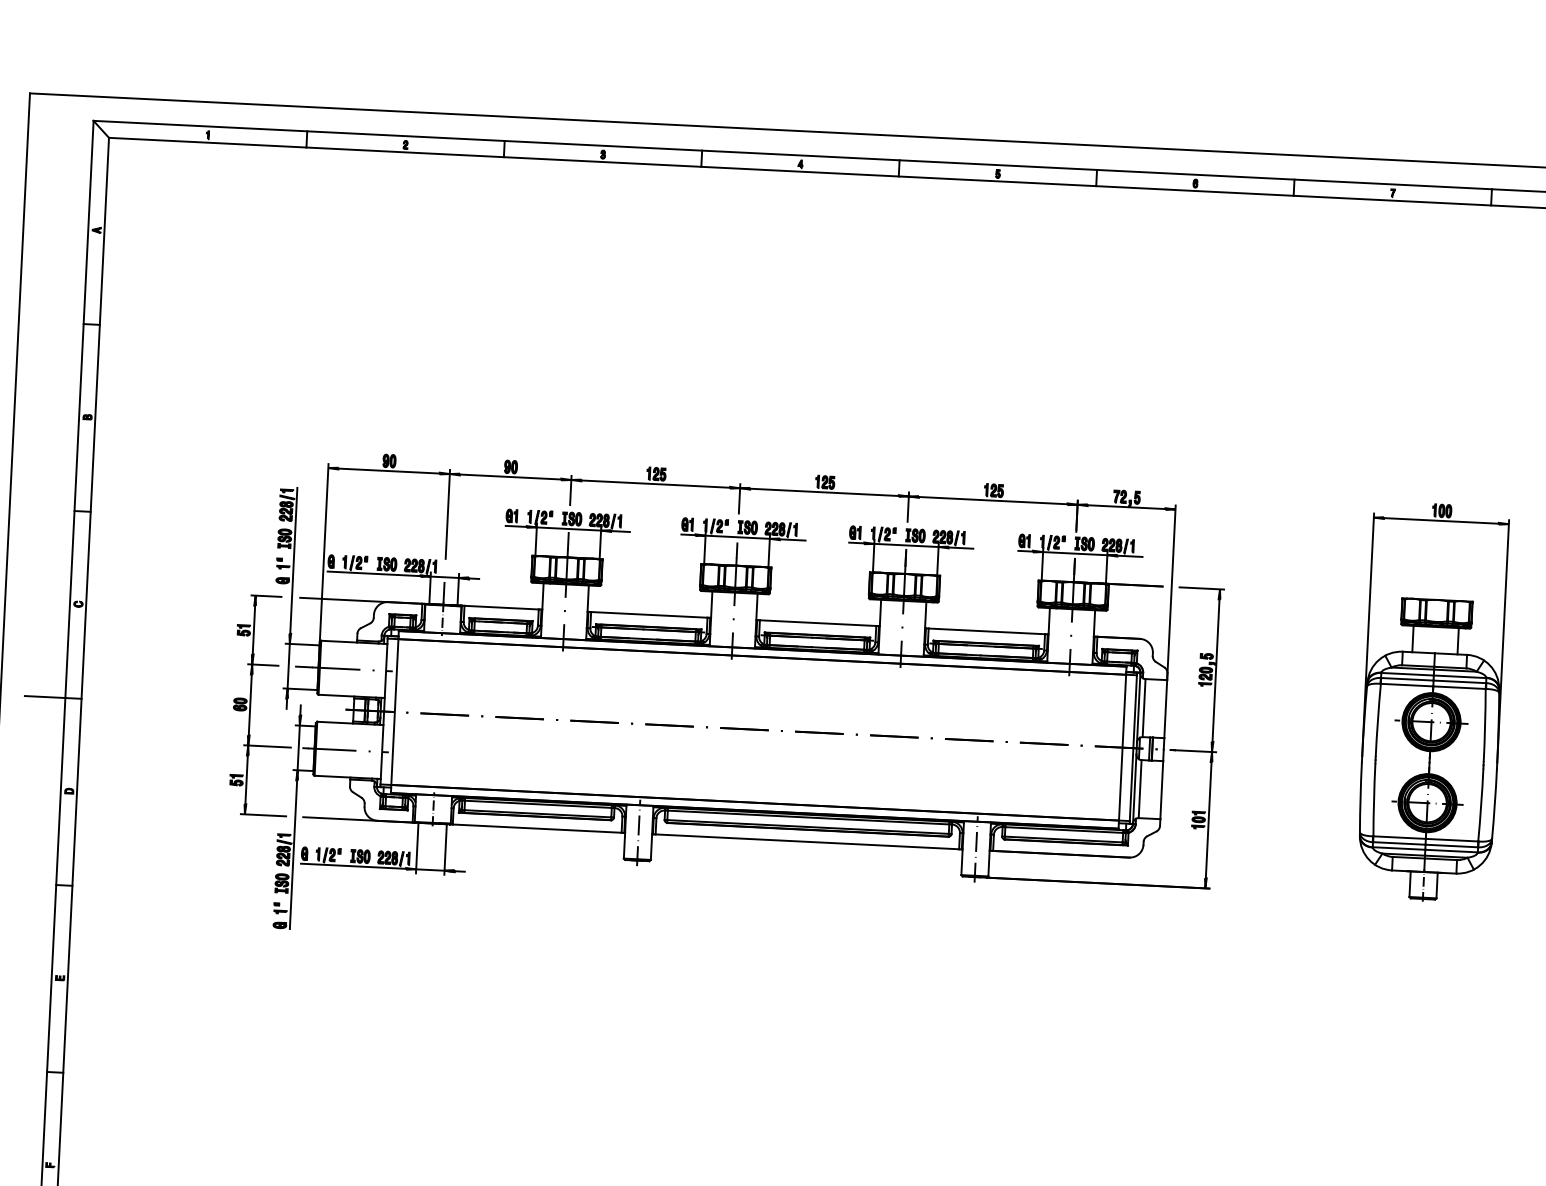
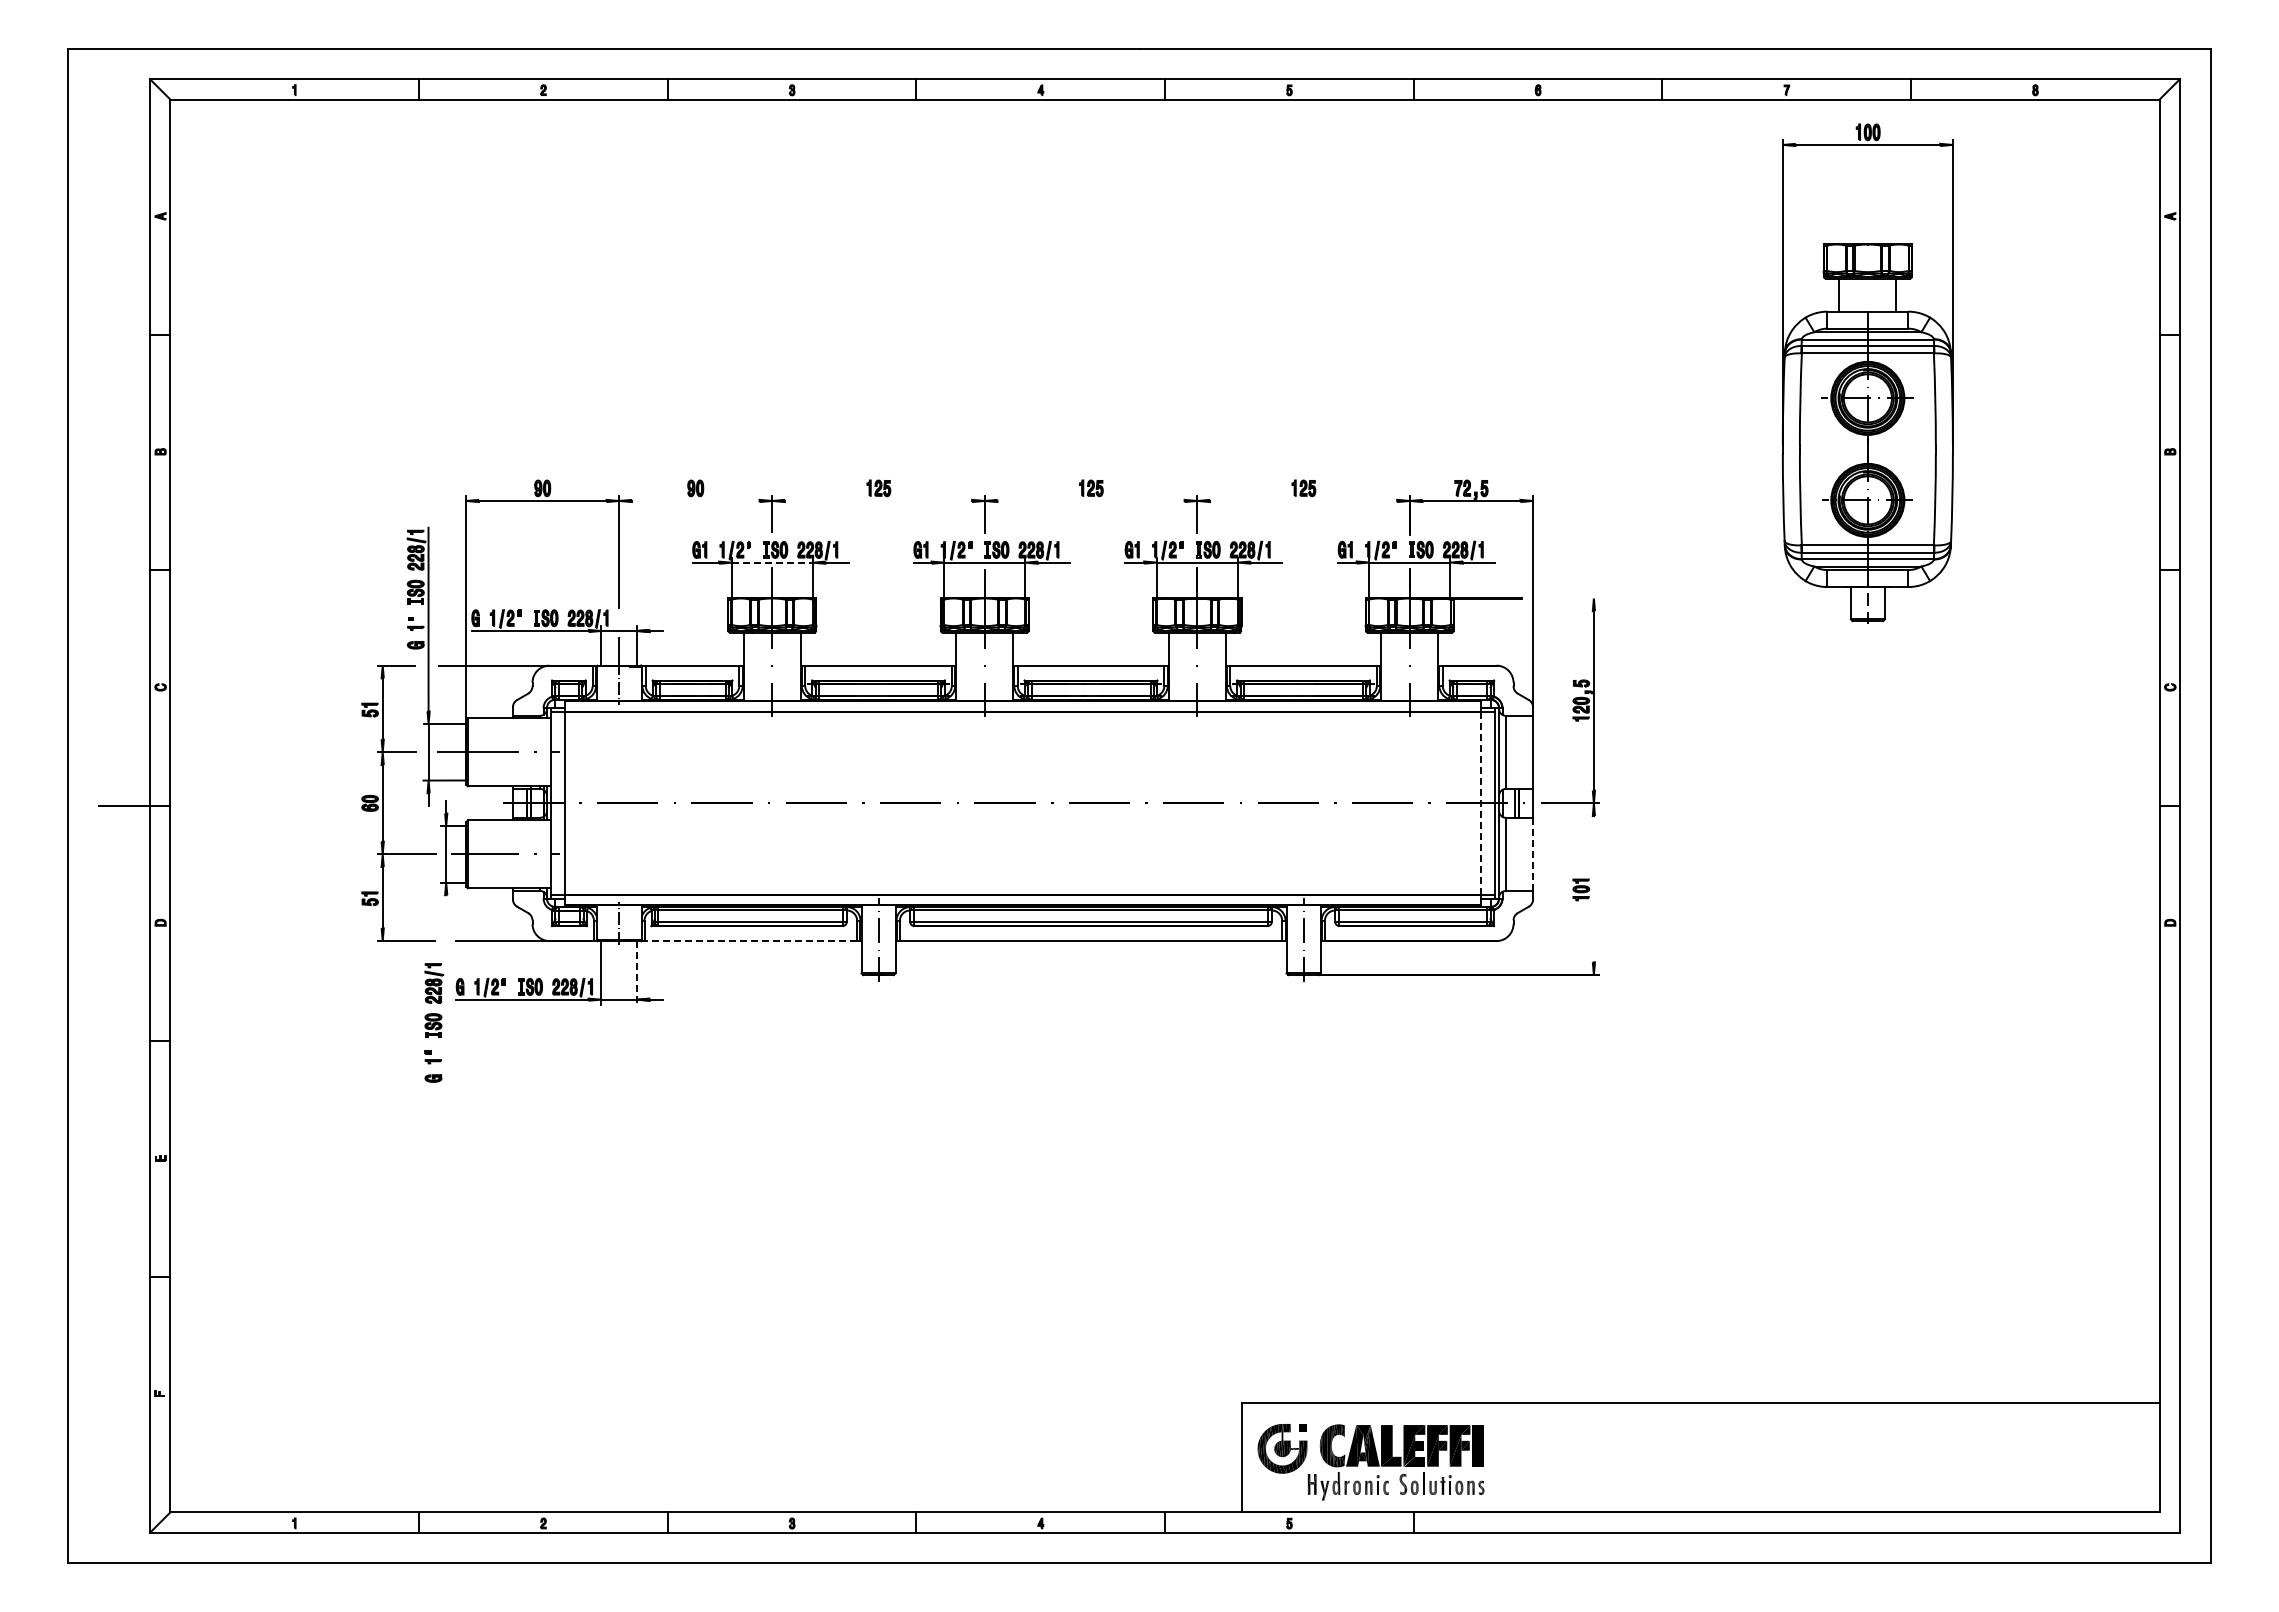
line: (510, 476) -> (695, 500), removed
line: (655, 483) -> (878, 500), removed
line: (824, 491) -> (1090, 500), removed
line: (993, 500) -> (1303, 500), removed
line: (569, 528) -> (772, 562), solid -> dashed
line: (1202, 588) -> (1571, 598), removed
part: (1432, 702) -> (1867, 373), moved
line: (1122, 747) -> (1481, 803), solid -> dashed
line: (1162, 790) -> (1533, 854), solid -> dashed
line: (1208, 820) -> (1593, 889), removed
line: (536, 828) -> (750, 941), solid -> dashed
line: (445, 849) -> (636, 972), solid -> dashed
line: (293, 854) -> (446, 988), removed

